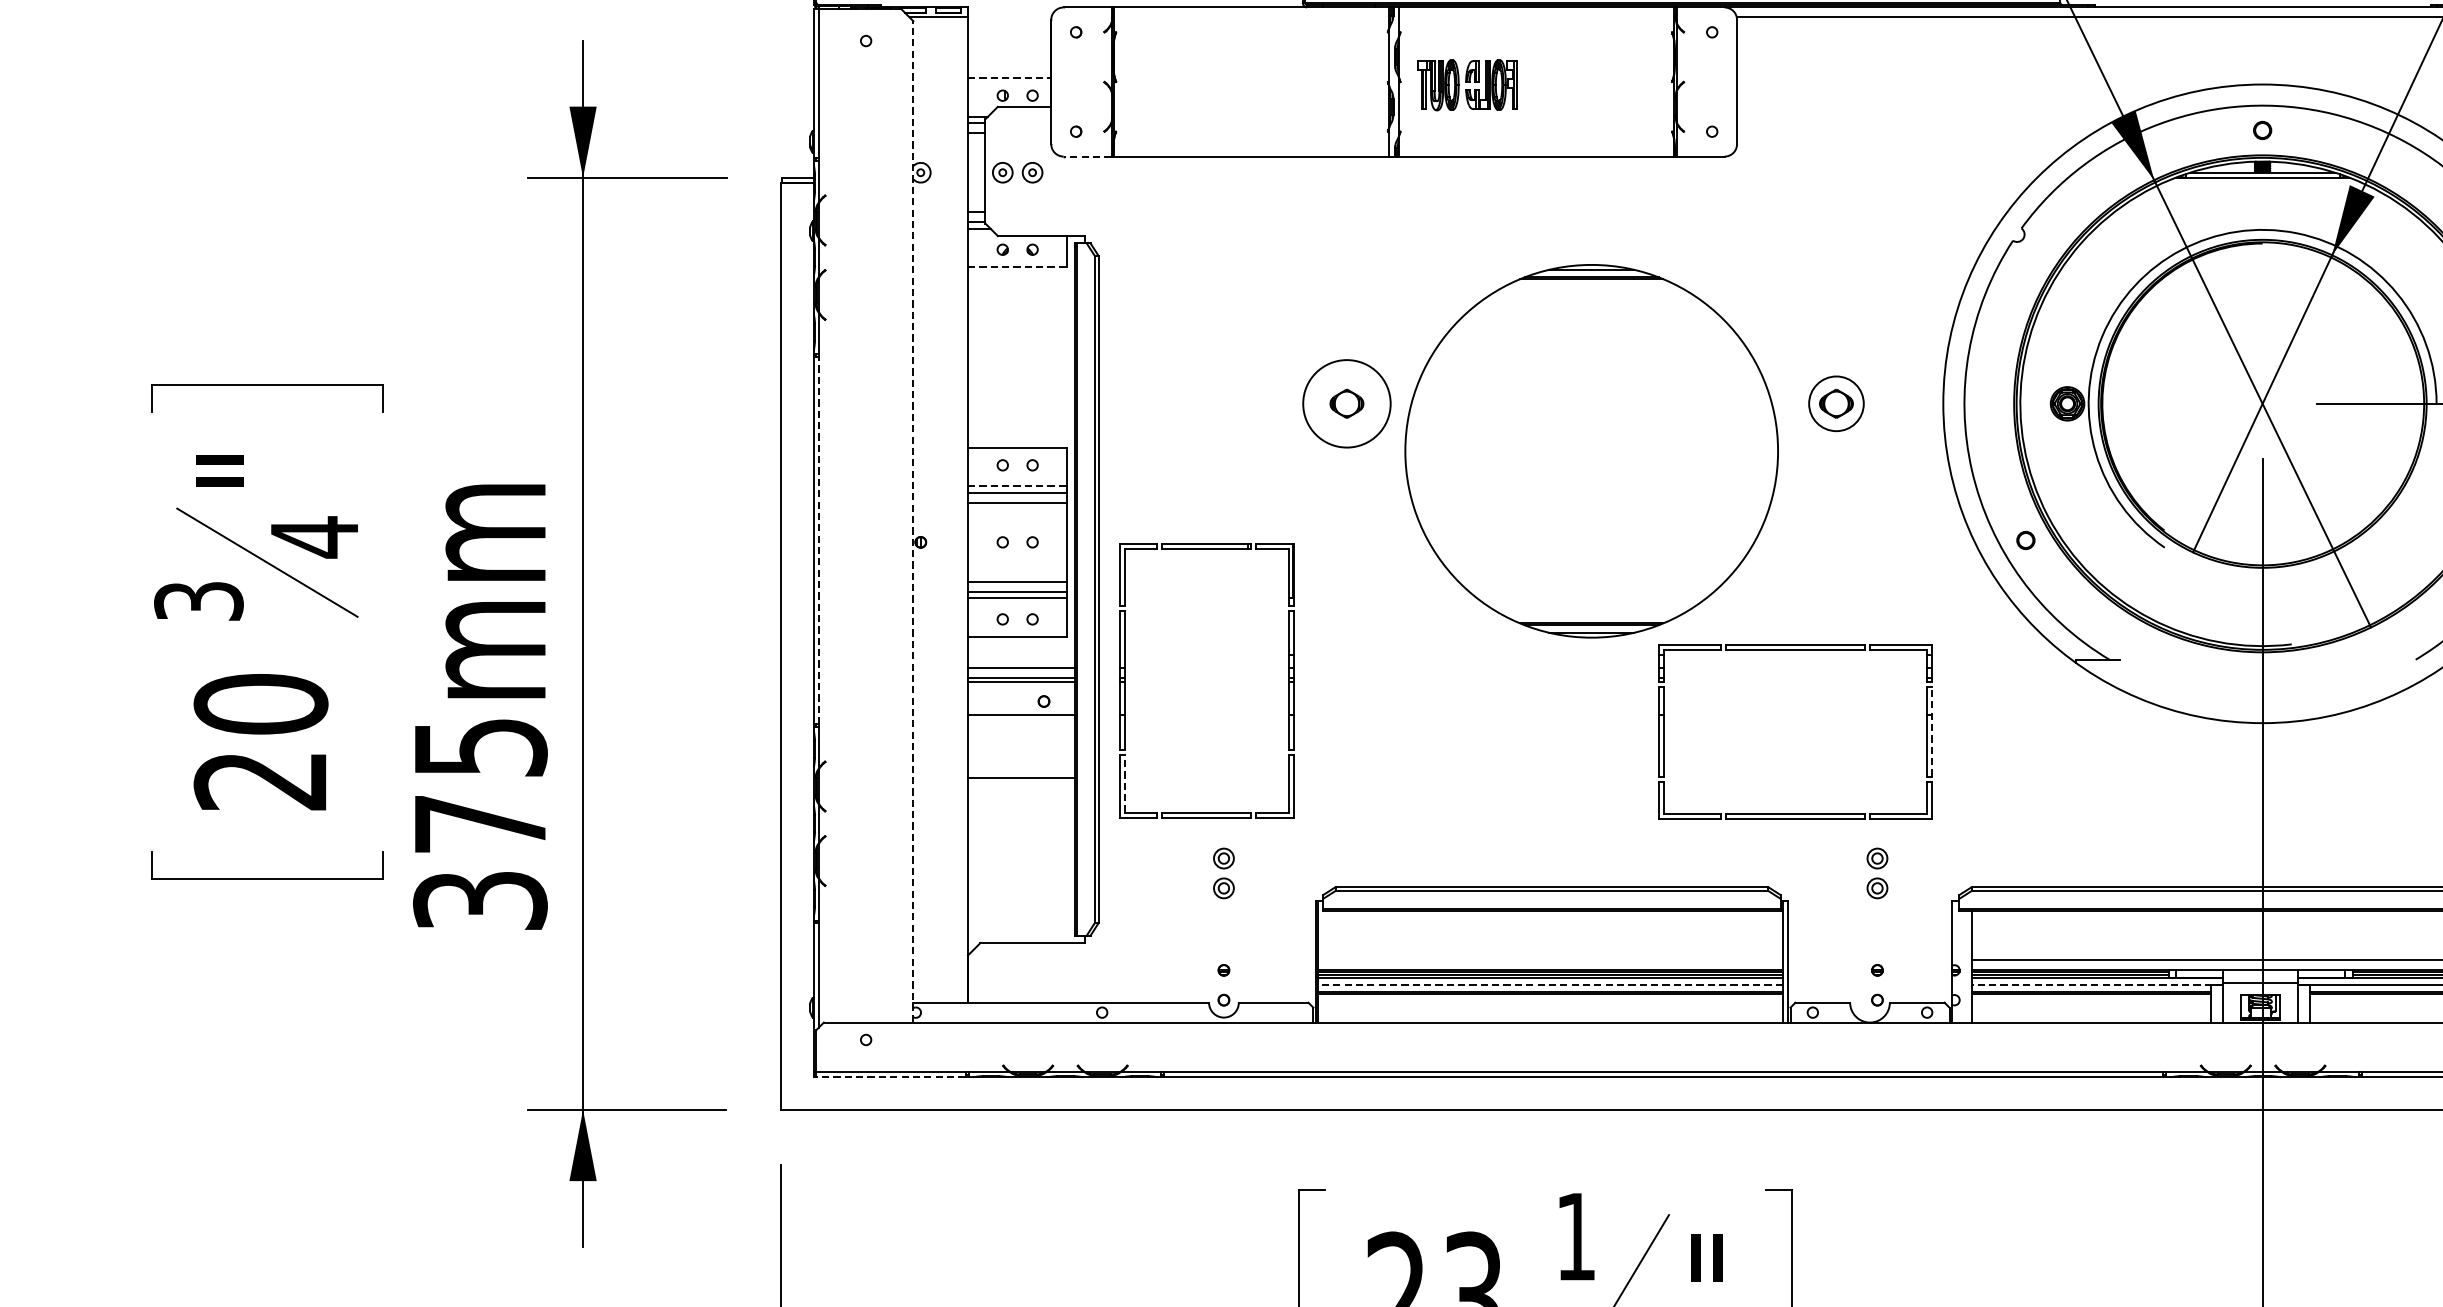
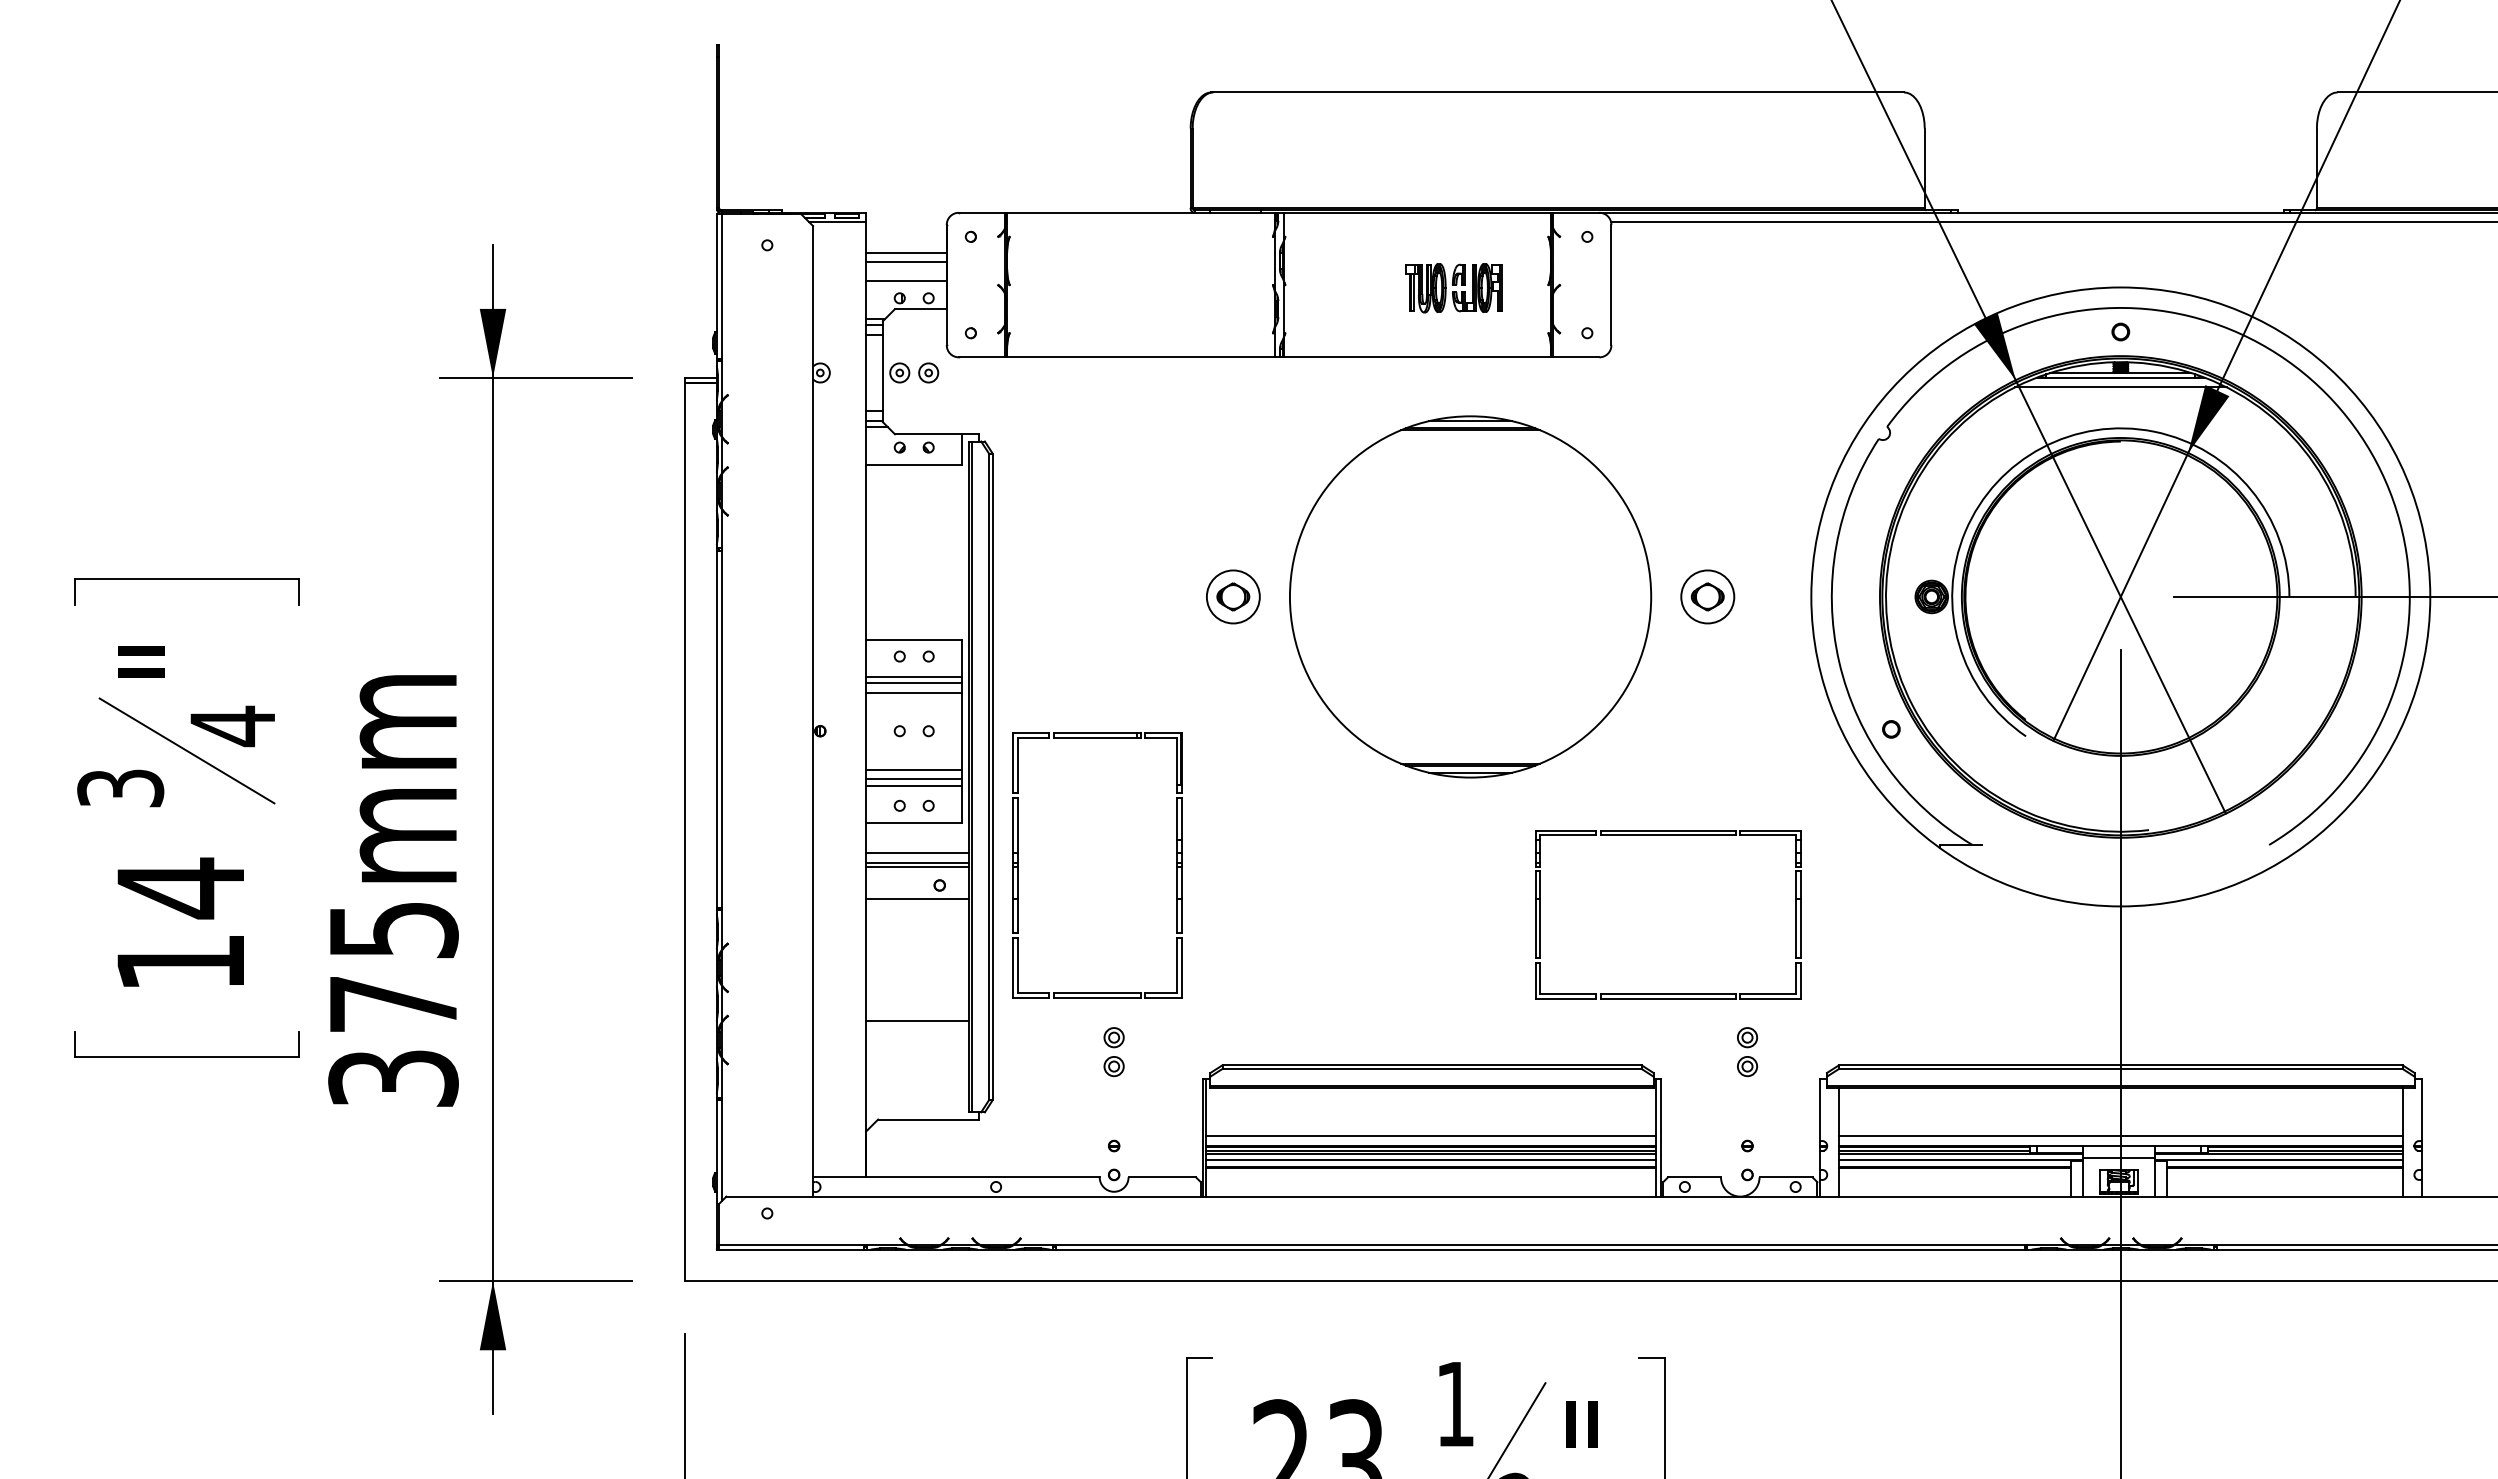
line: (1009, 48) -> (906, 252), added
line: (1009, 57) -> (906, 261), added
line: (1009, 78) -> (906, 281), dashed -> solid
part: (1466, 85) -> (1453, 288), moved
line: (1087, 156) -> (981, 357), dashed -> solid
line: (2262, 187) -> (2120, 387), added
line: (1017, 267) -> (914, 464), dashed -> solid
circle: (1346, 403) -> (1232, 596), size x0.62
part: (1591, 450) -> (1470, 596), moved
line: (1017, 485) -> (914, 676), dashed -> solid
line: (913, 520) -> (813, 710), dashed -> solid
line: (818, 539) -> (721, 728), dashed -> solid
line: (1932, 731) -> (1800, 914), dashed -> solid
text: (260, 740) -> (180, 923), 20 -> 14
line: (1021, 777) -> (917, 1020), moved
line: (1124, 784) -> (1017, 965), dashed -> solid
line: (1550, 960) -> (1430, 1136), added
line: (1550, 984) -> (1430, 1159), dashed -> solid
line: (2097, 984) -> (1960, 1159), dashed -> solid
line: (890, 1077) -> (790, 1249), dashed -> solid

